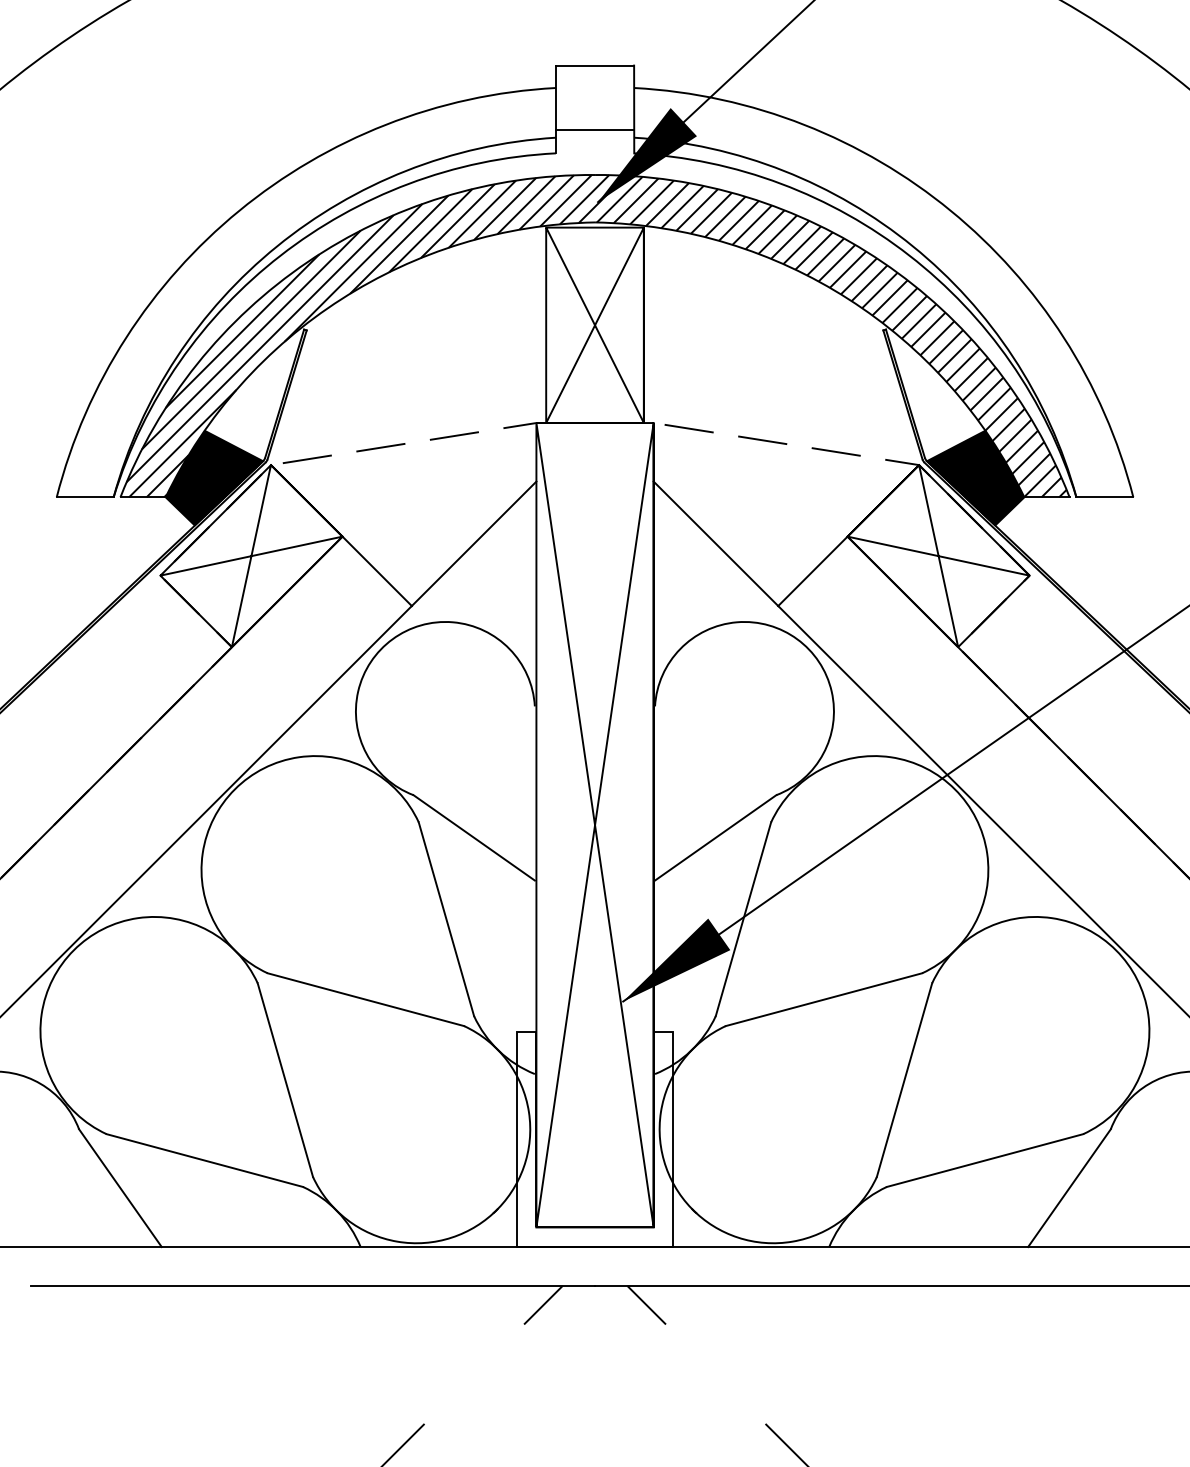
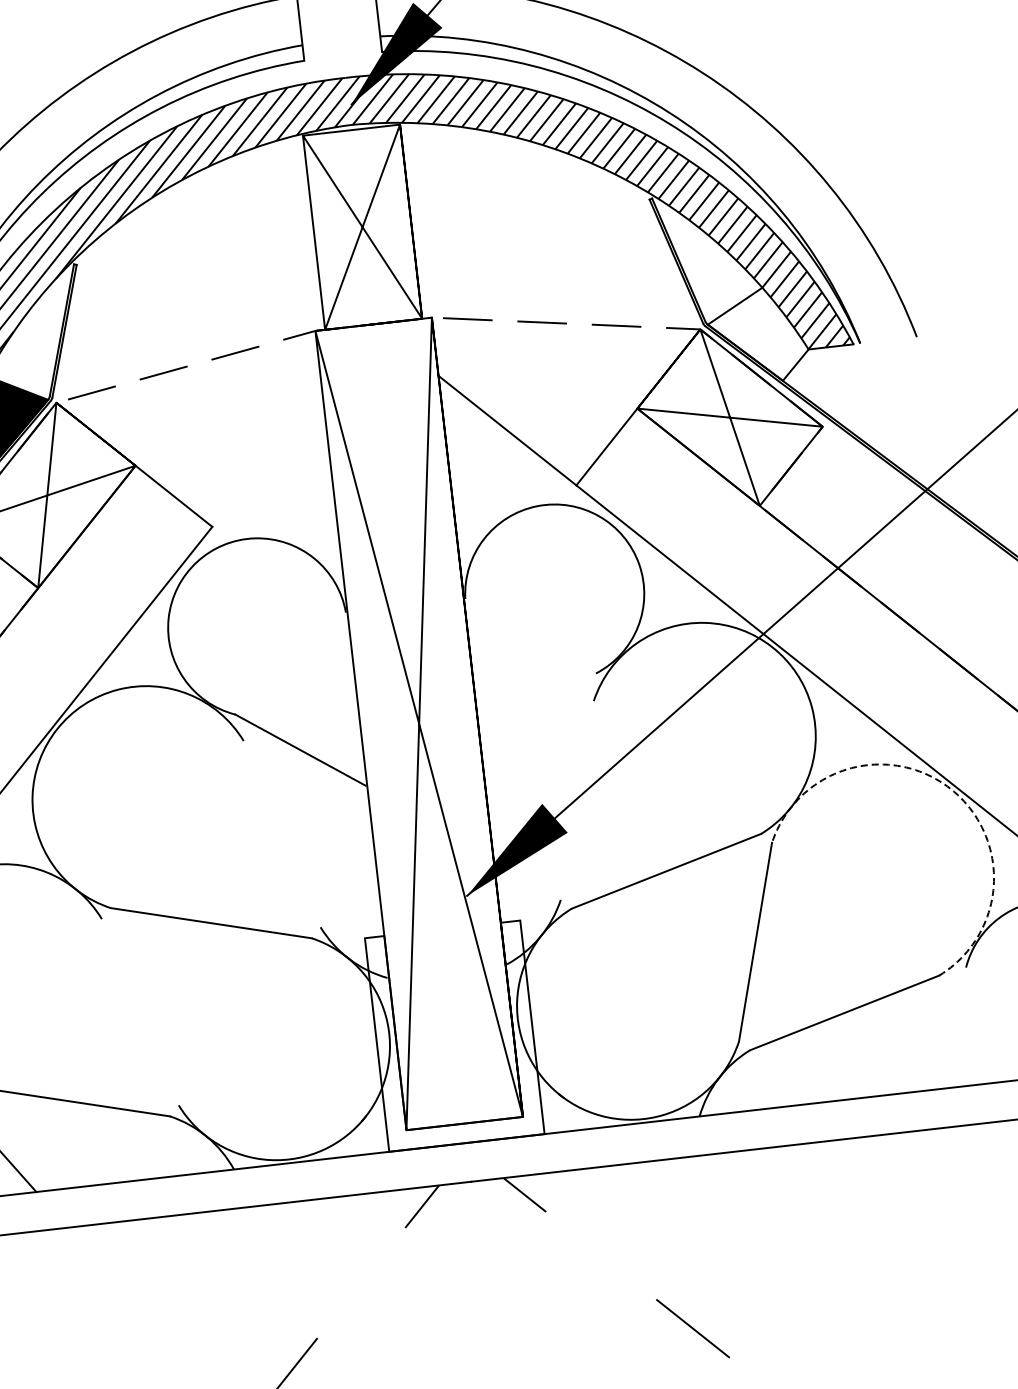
line: (594, 129) -> (339, 32), removed
fill: (975, 477) -> (757, 335), removed
line: (1104, 497) -> (888, 340), removed
line: (473, 543) -> (266, 457), removed
line: (715, 837) -> (540, 722), removed
line: (446, 919) -> (282, 834), removed
line: (743, 919) -> (577, 800), removed
arc: (1116, 950) -> (951, 789), solid -> dashed
line: (285, 1079) -> (140, 1011), removed
line: (1069, 1188) -> (931, 1031), removed

